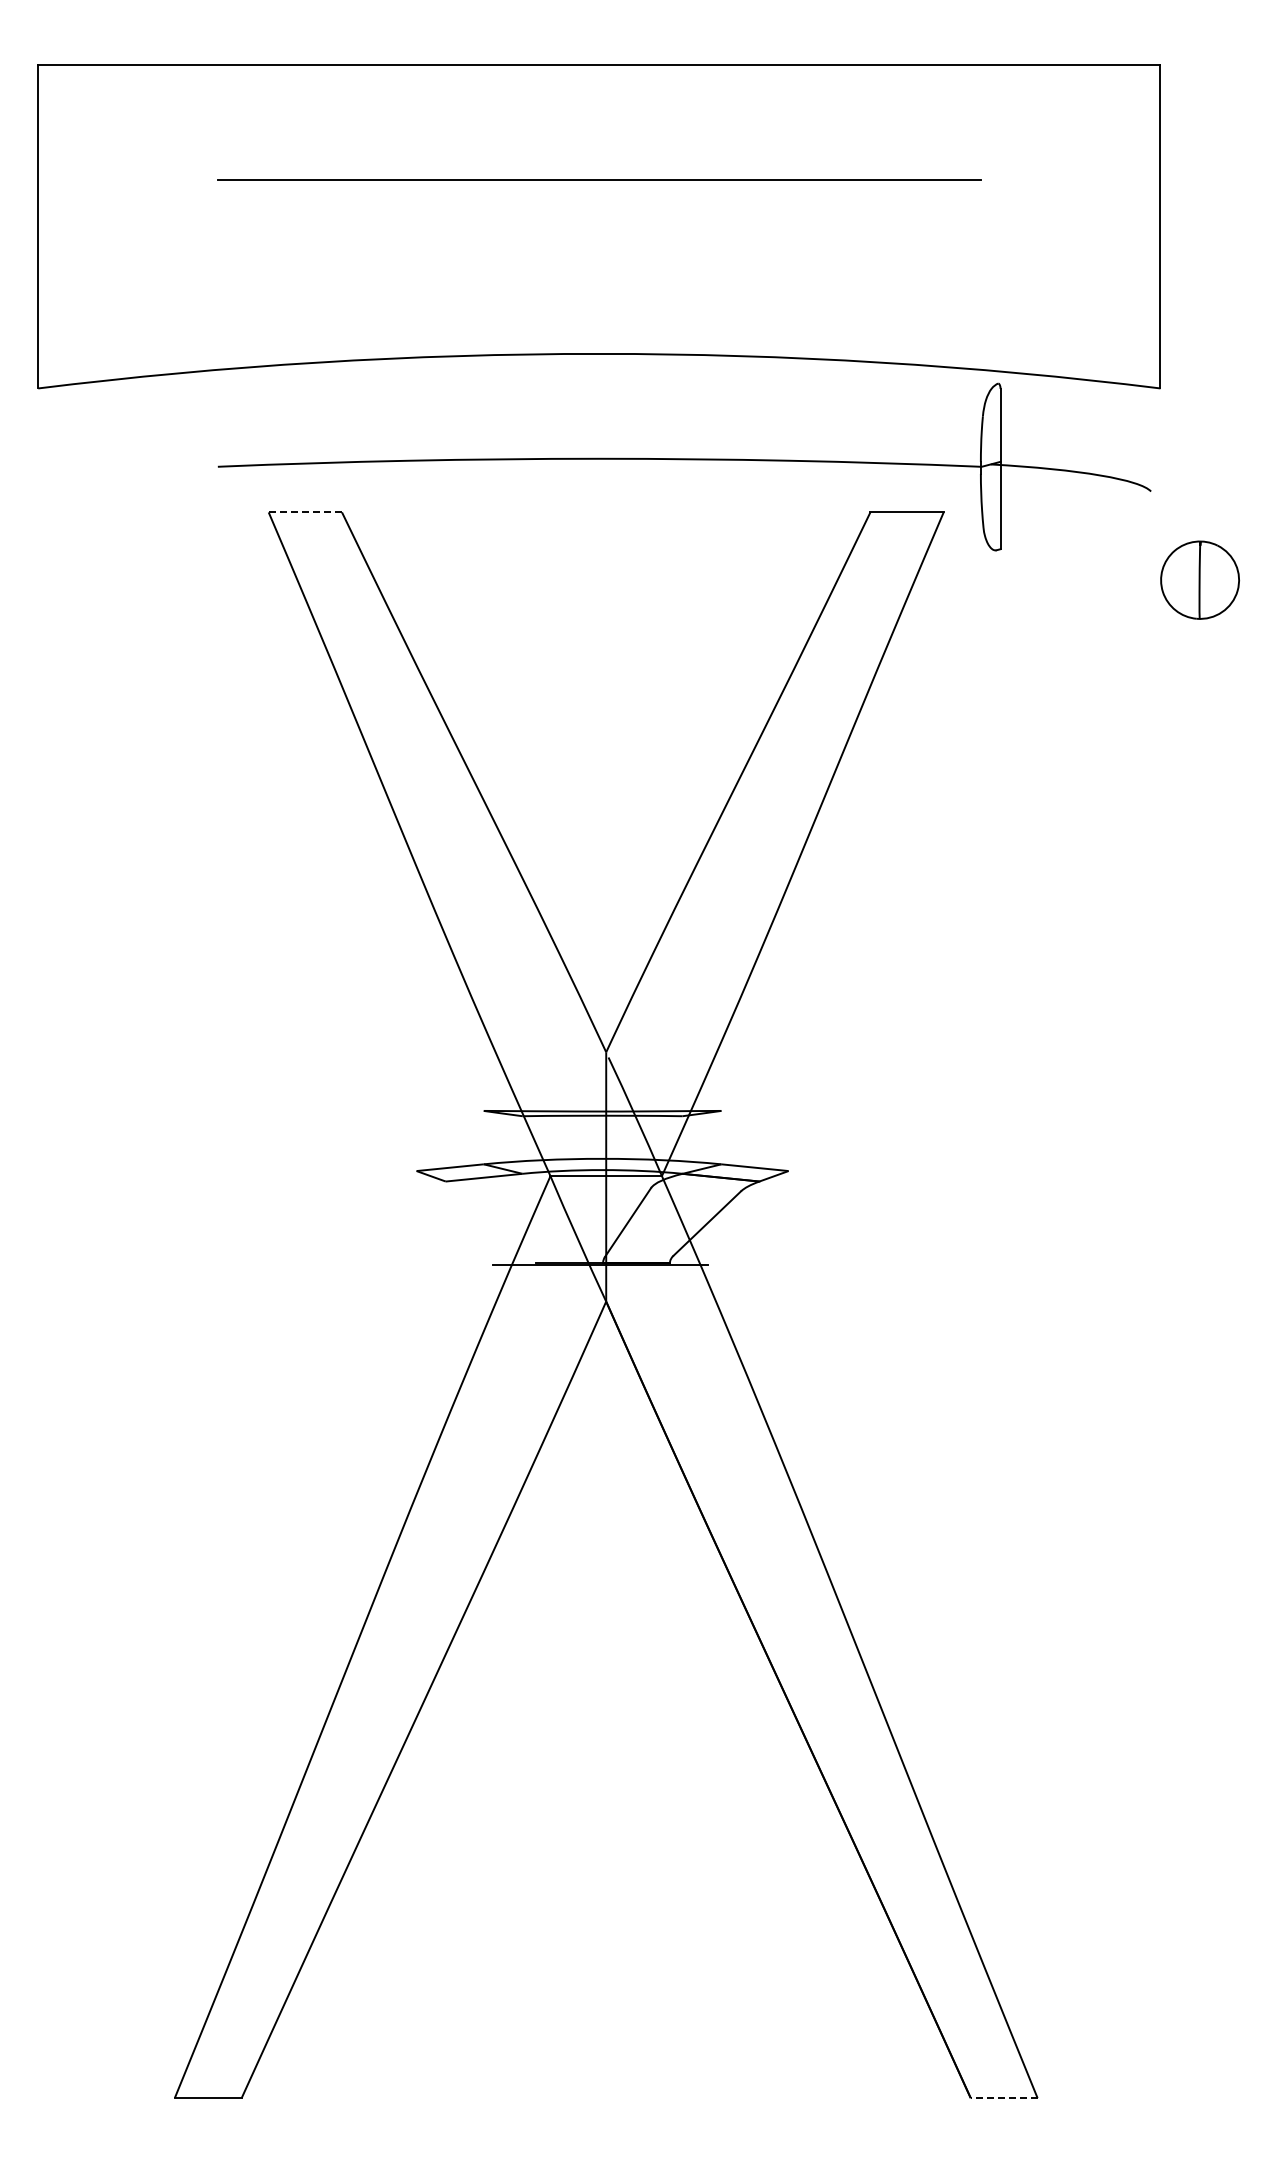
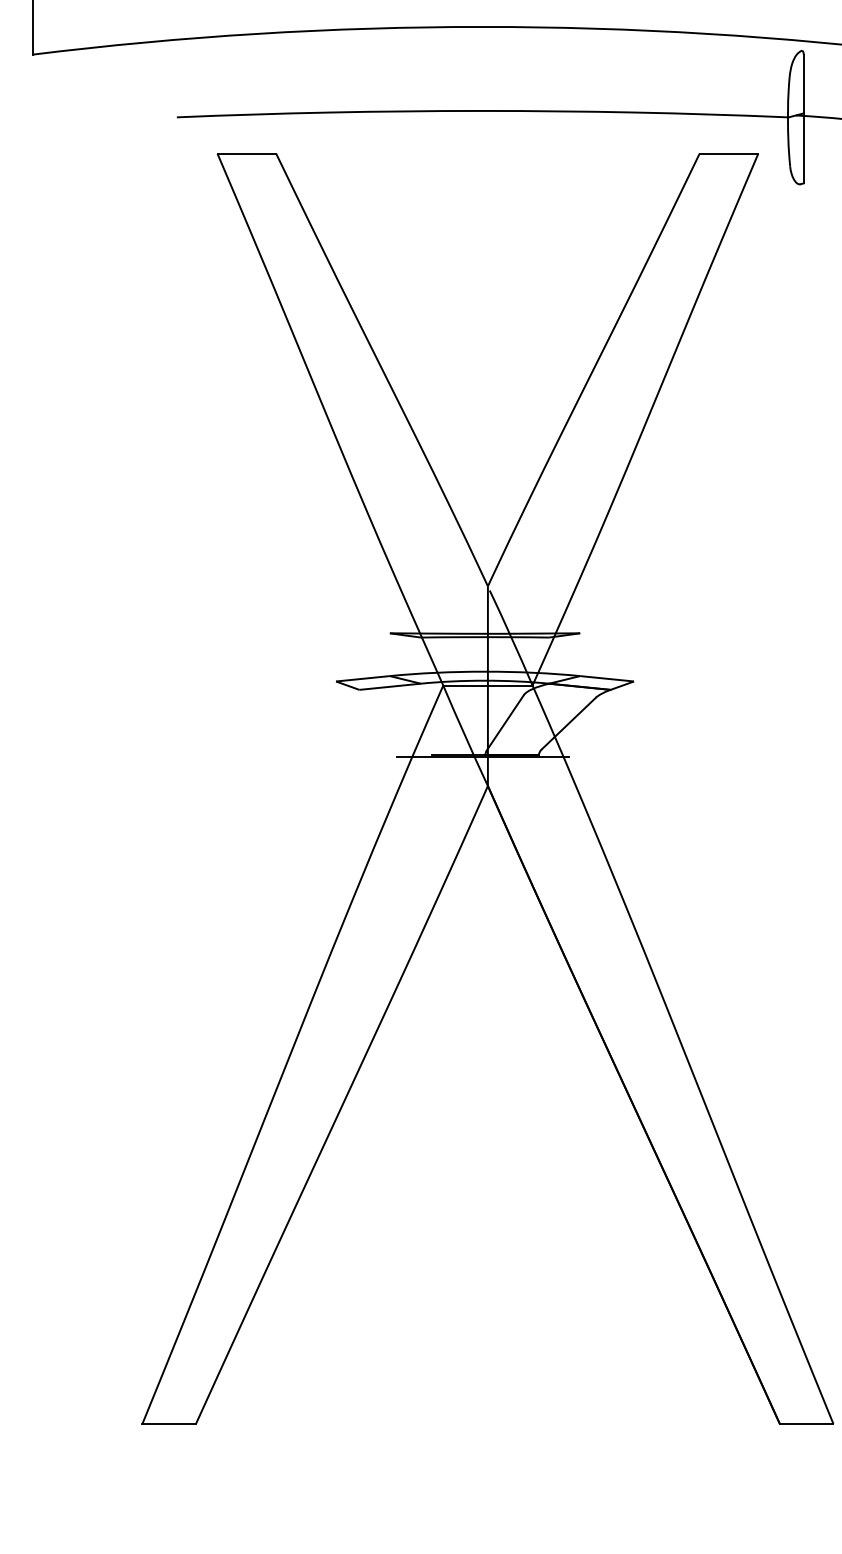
line: (305, 512) -> (247, 153), dashed -> solid
line: (1003, 2098) -> (806, 1424), dashed -> solid

